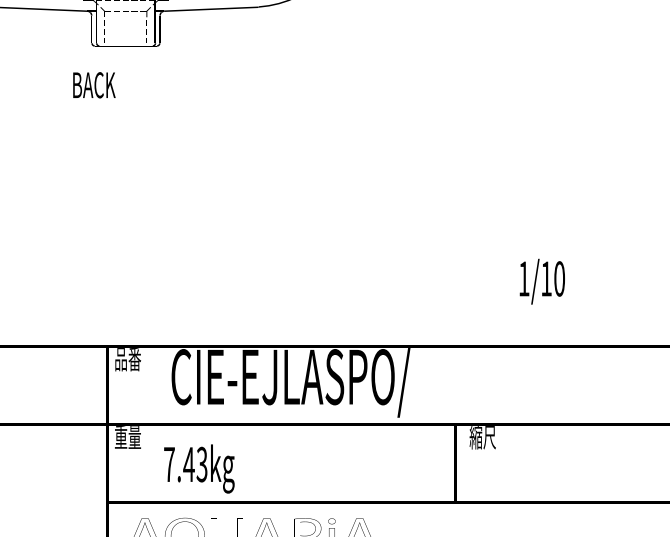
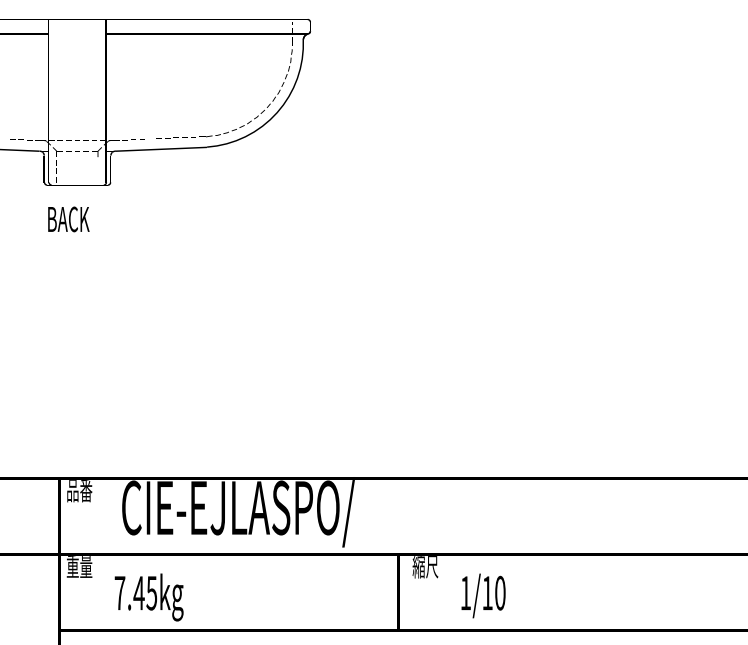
text: (94, 85) -> (68, 219), moved
text: (542, 281) -> (483, 595), moved
text: (201, 463) -> (151, 592), 7.43kg -> 7.45kg

